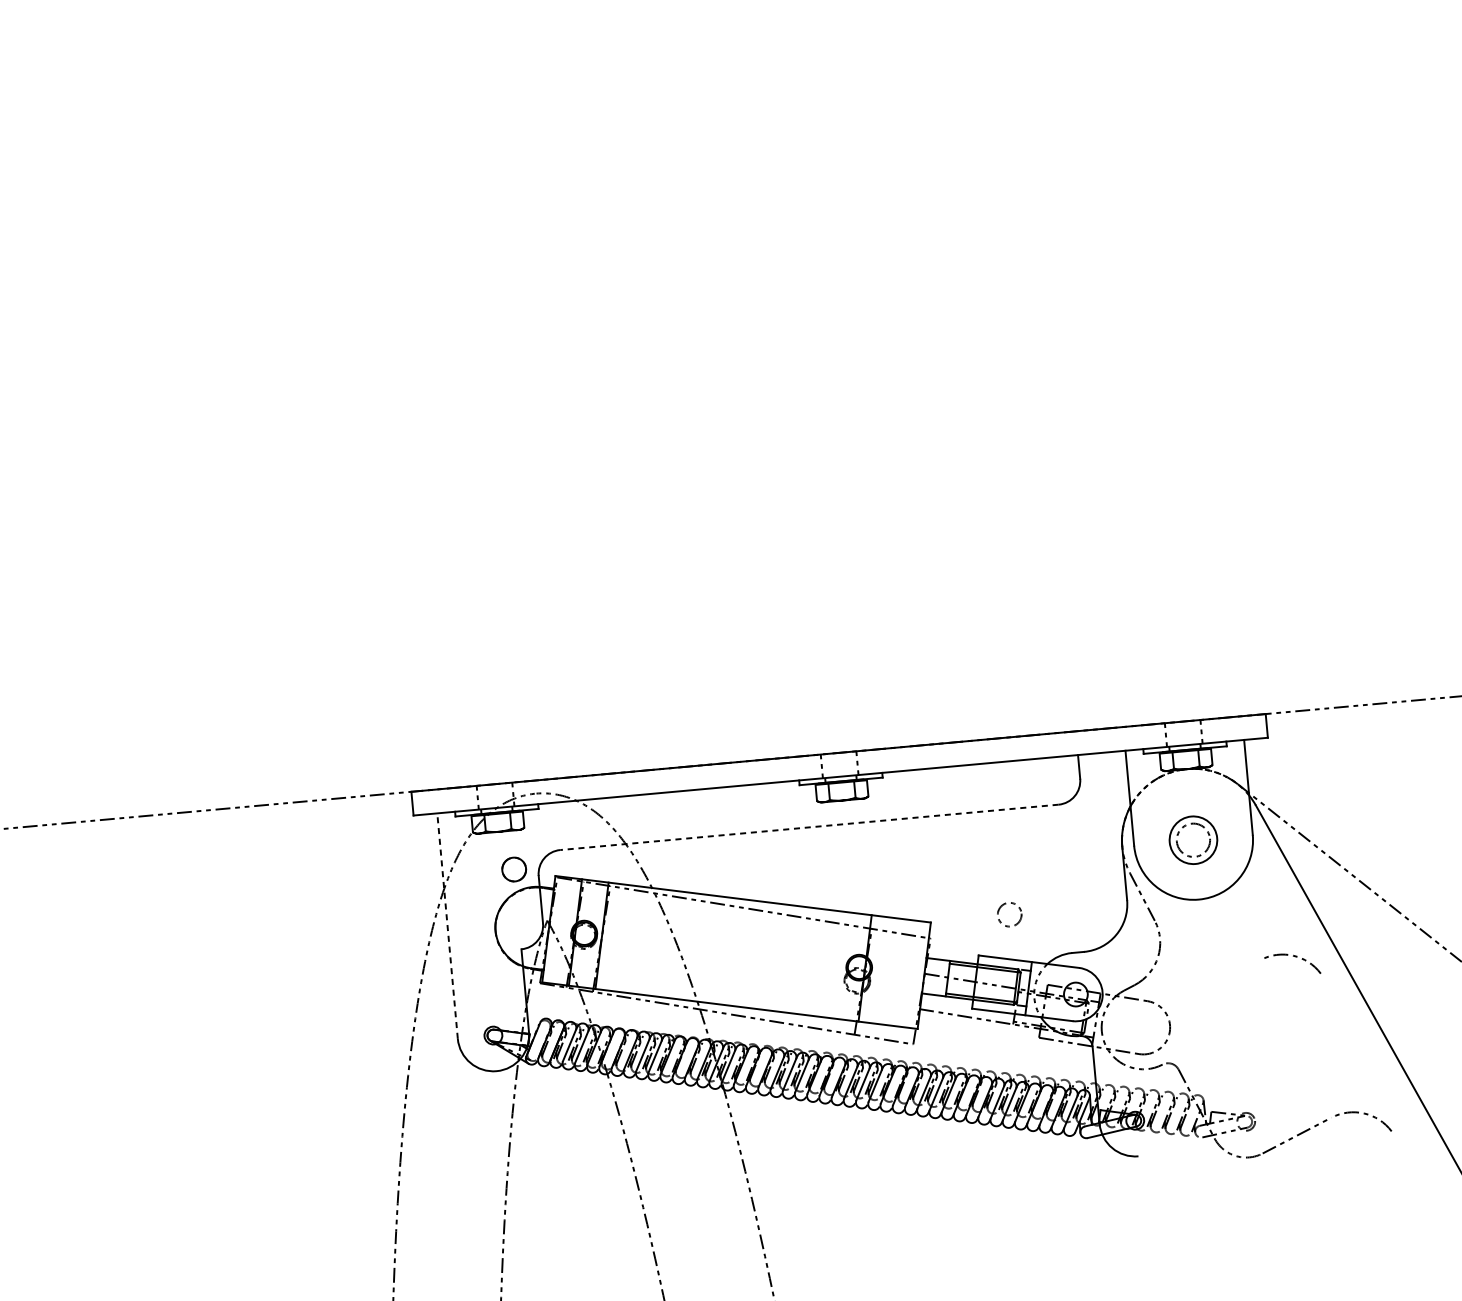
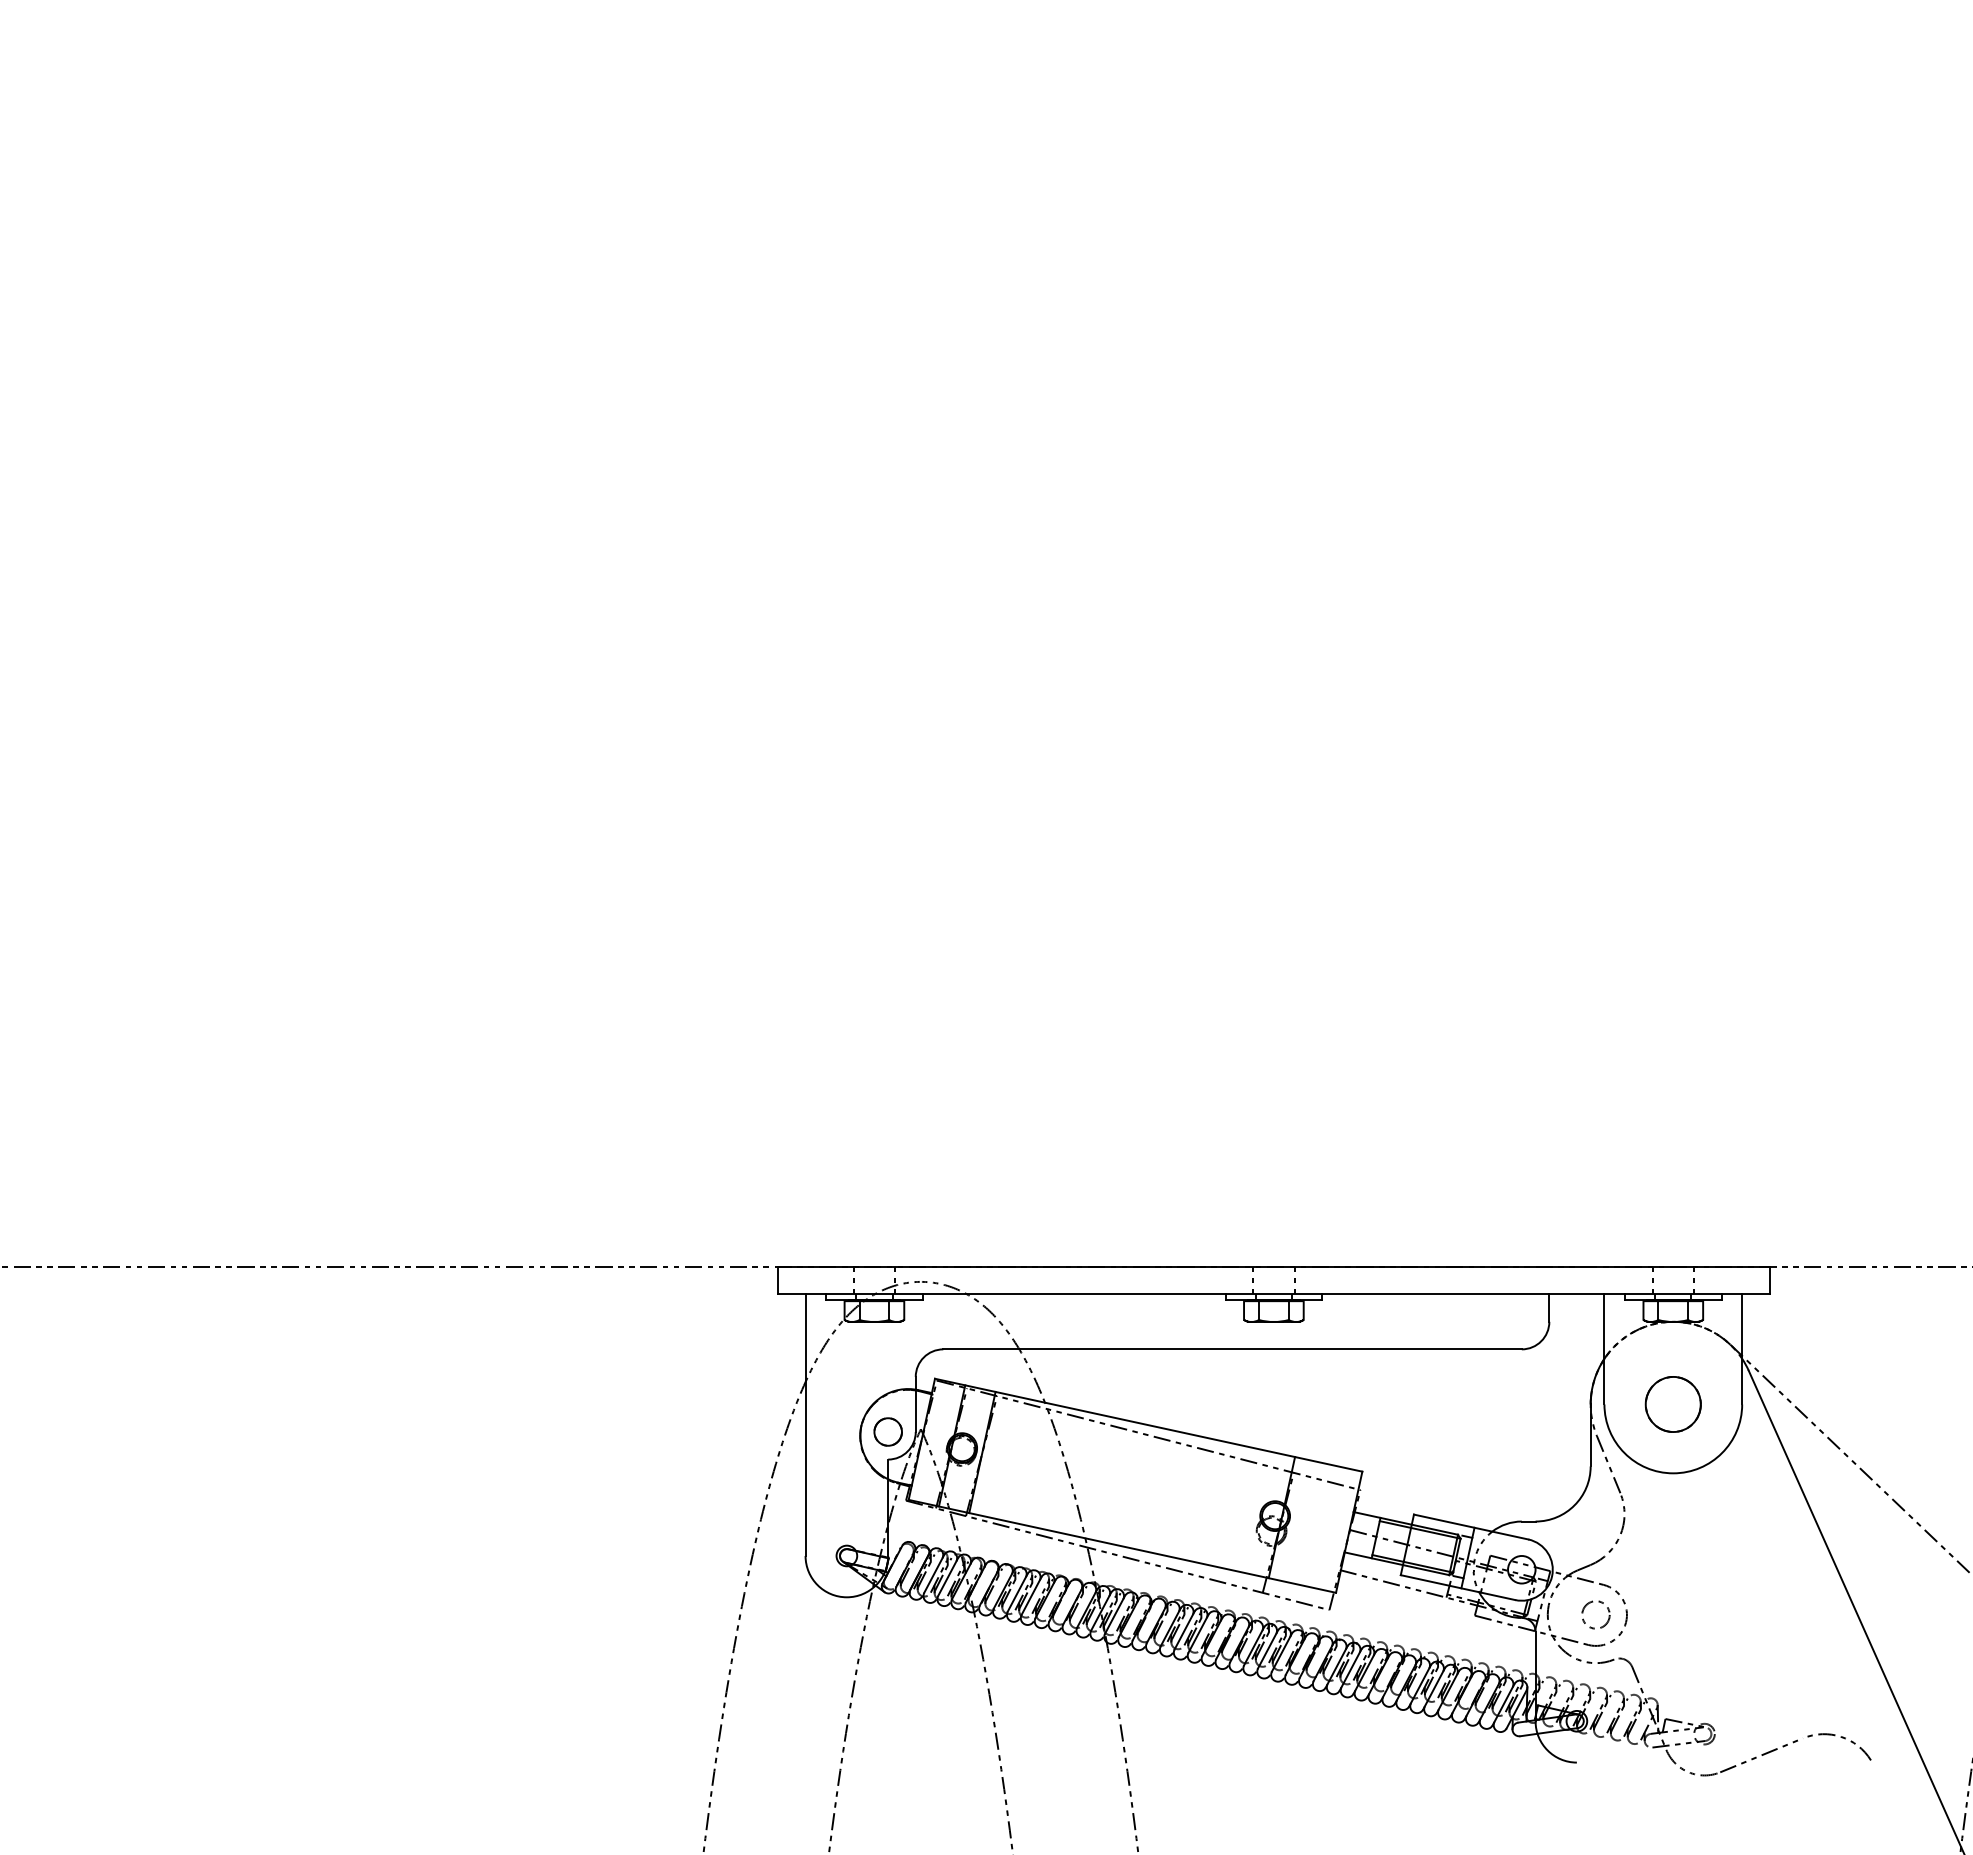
line: (809, 827) -> (1232, 1349), dashed -> solid
circle: (1192, 840) -> (1672, 1404), size x1.43
circle: (513, 869) -> (887, 1431), moved
circle: (1009, 914) -> (1595, 1614), moved
line: (447, 926) -> (805, 1425), dashed -> solid
arc: (1294, 957) -> (1777, 1549), removed

